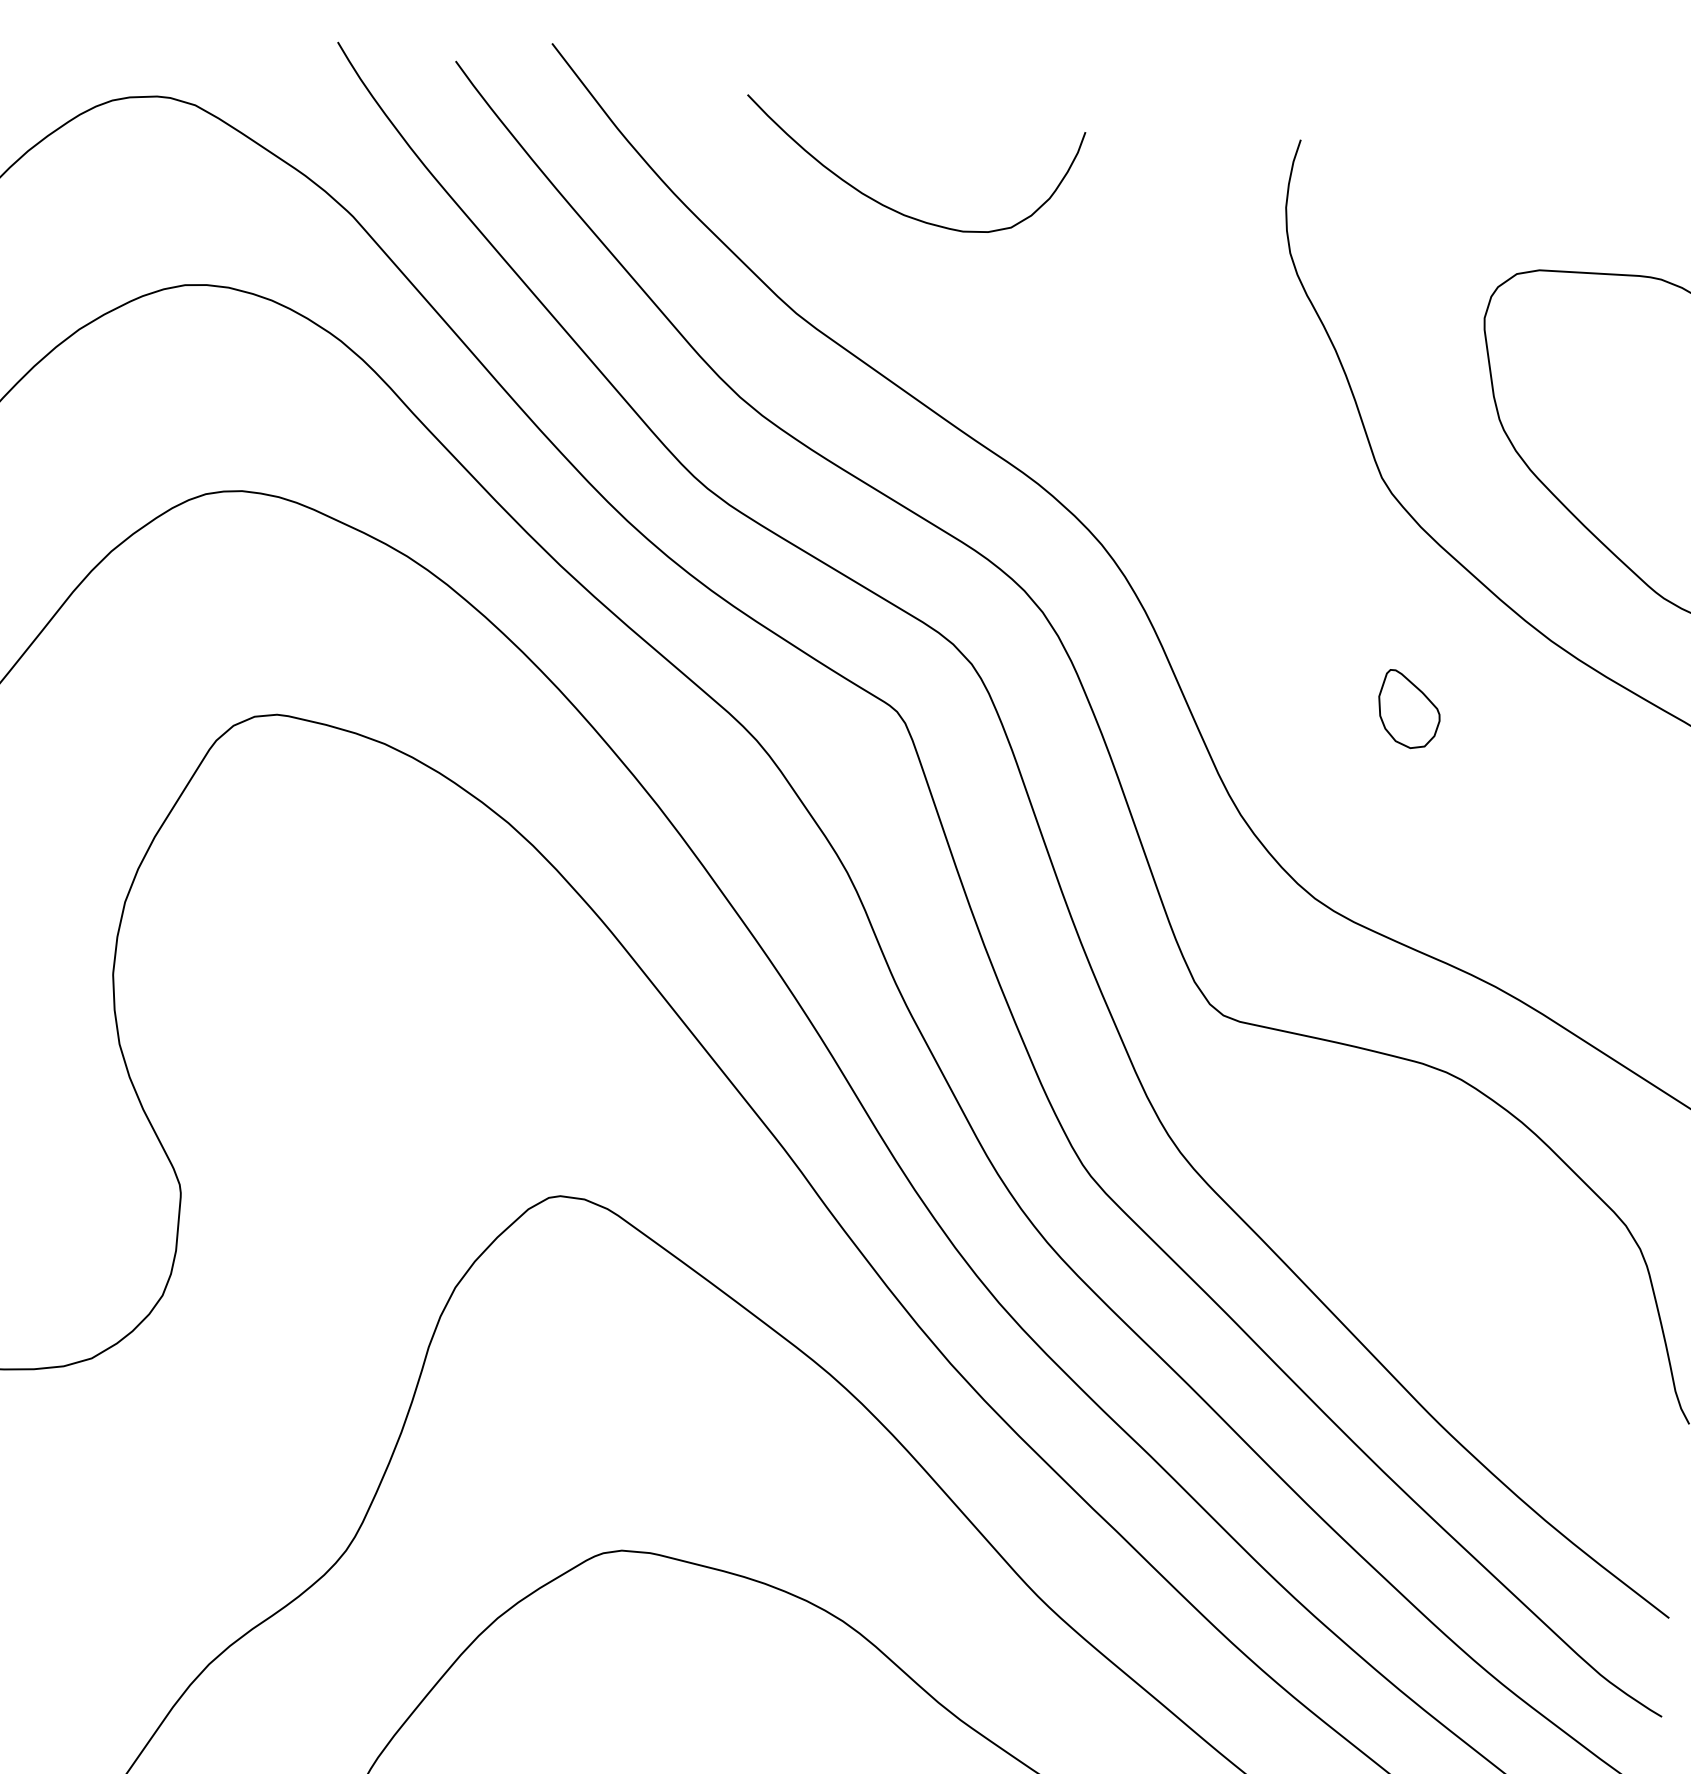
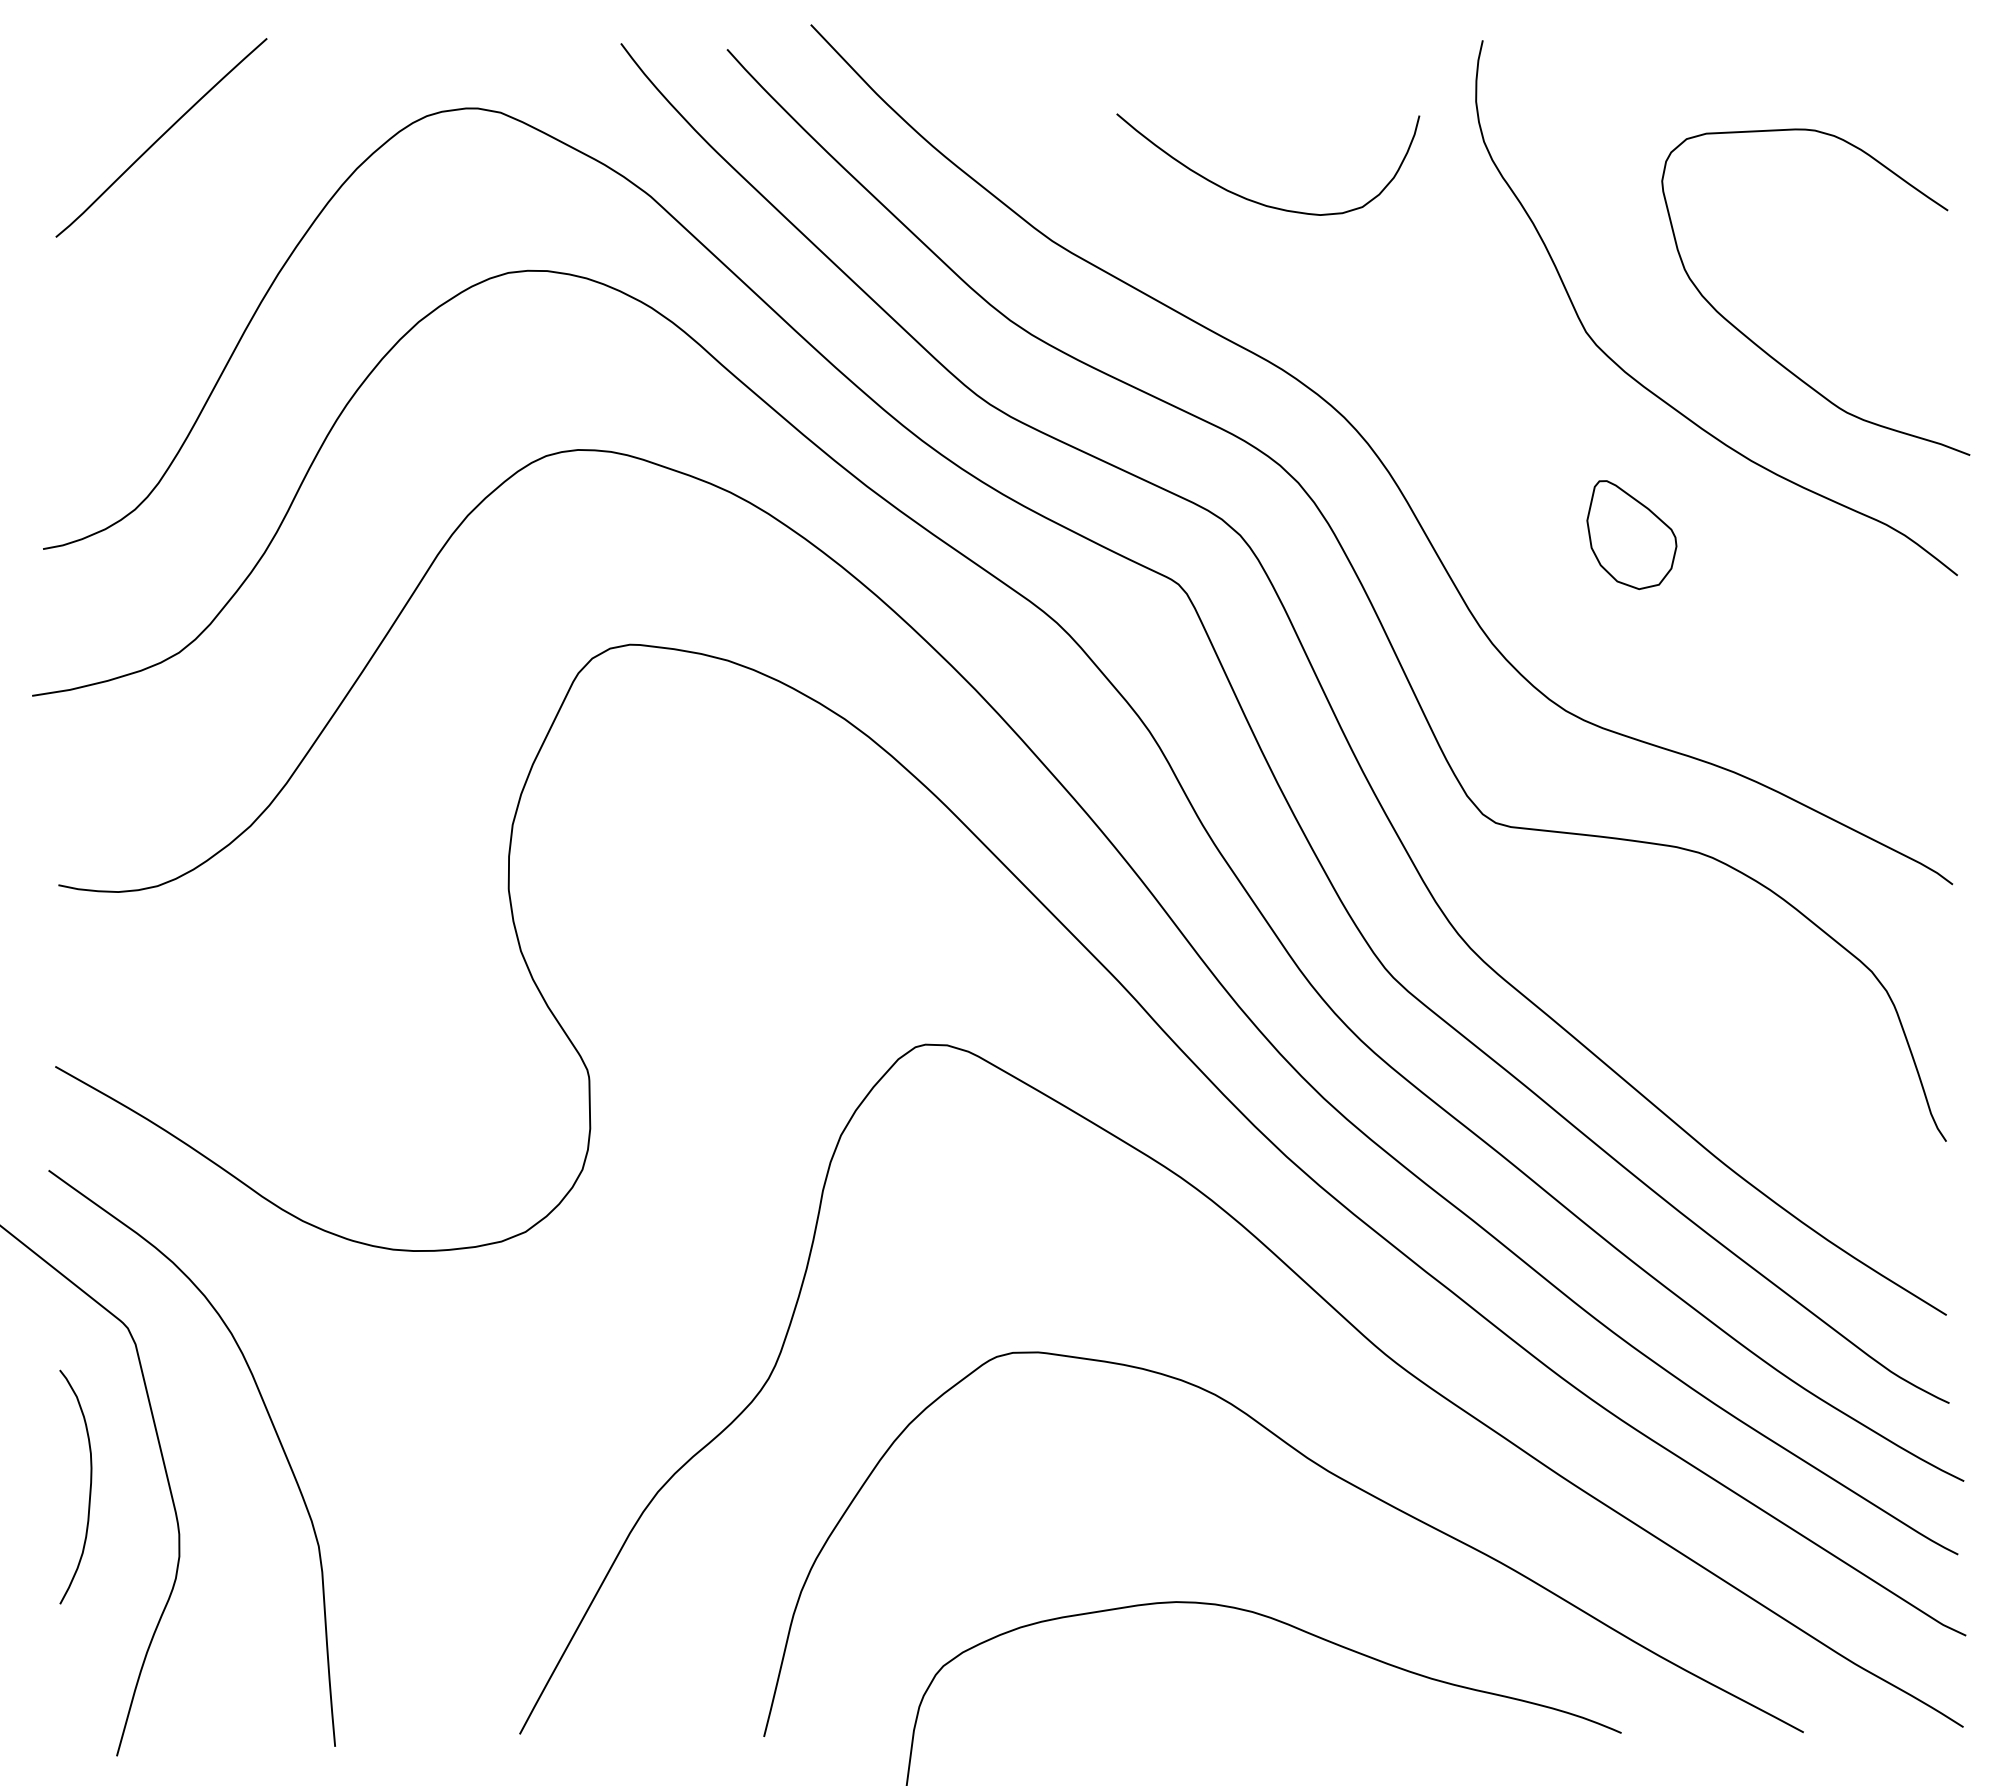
curve: (894, 209) -> (1257, 201), moved
part: (1408, 709) -> (1631, 534), size x1.6

